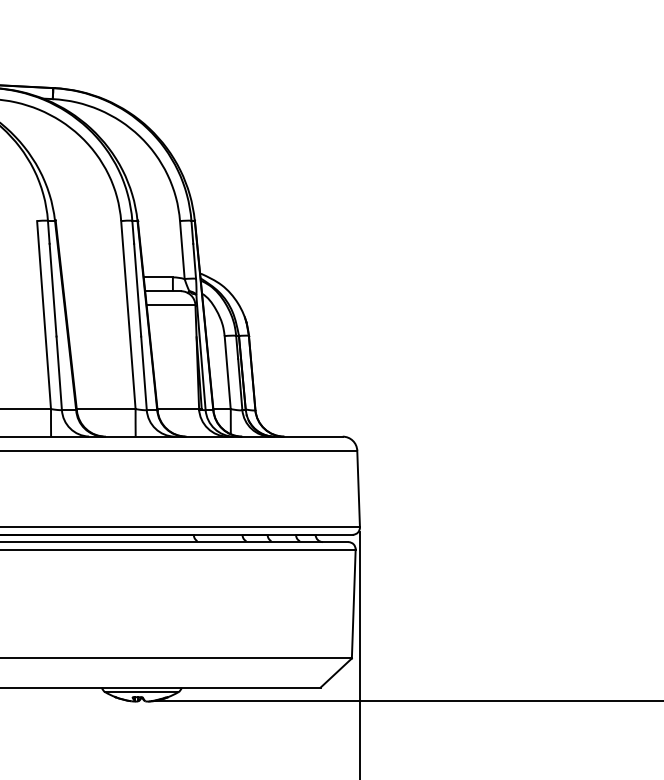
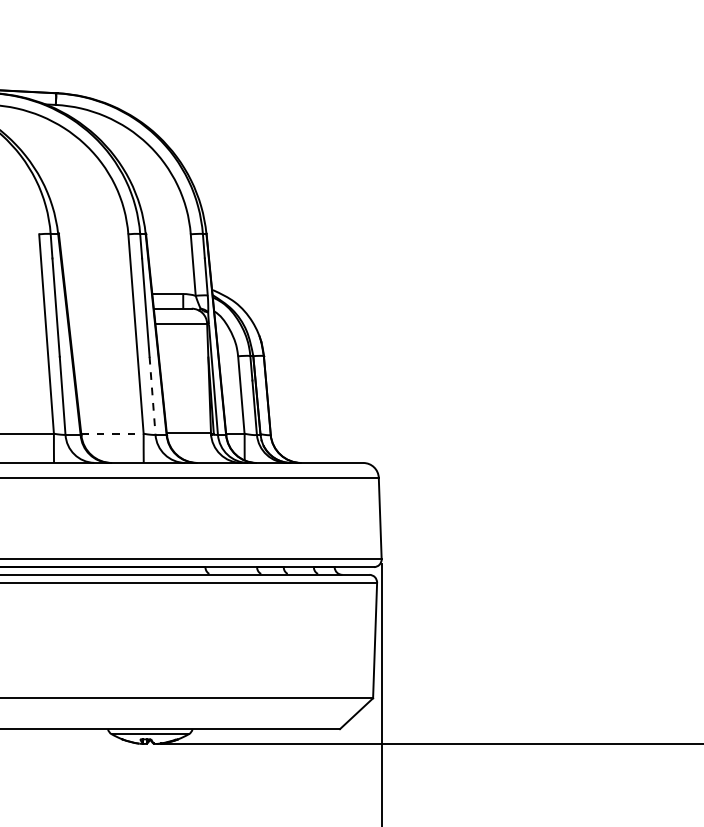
line: (143, 373) -> (152, 396), solid -> dashed
line: (106, 408) -> (112, 433), solid -> dashed

